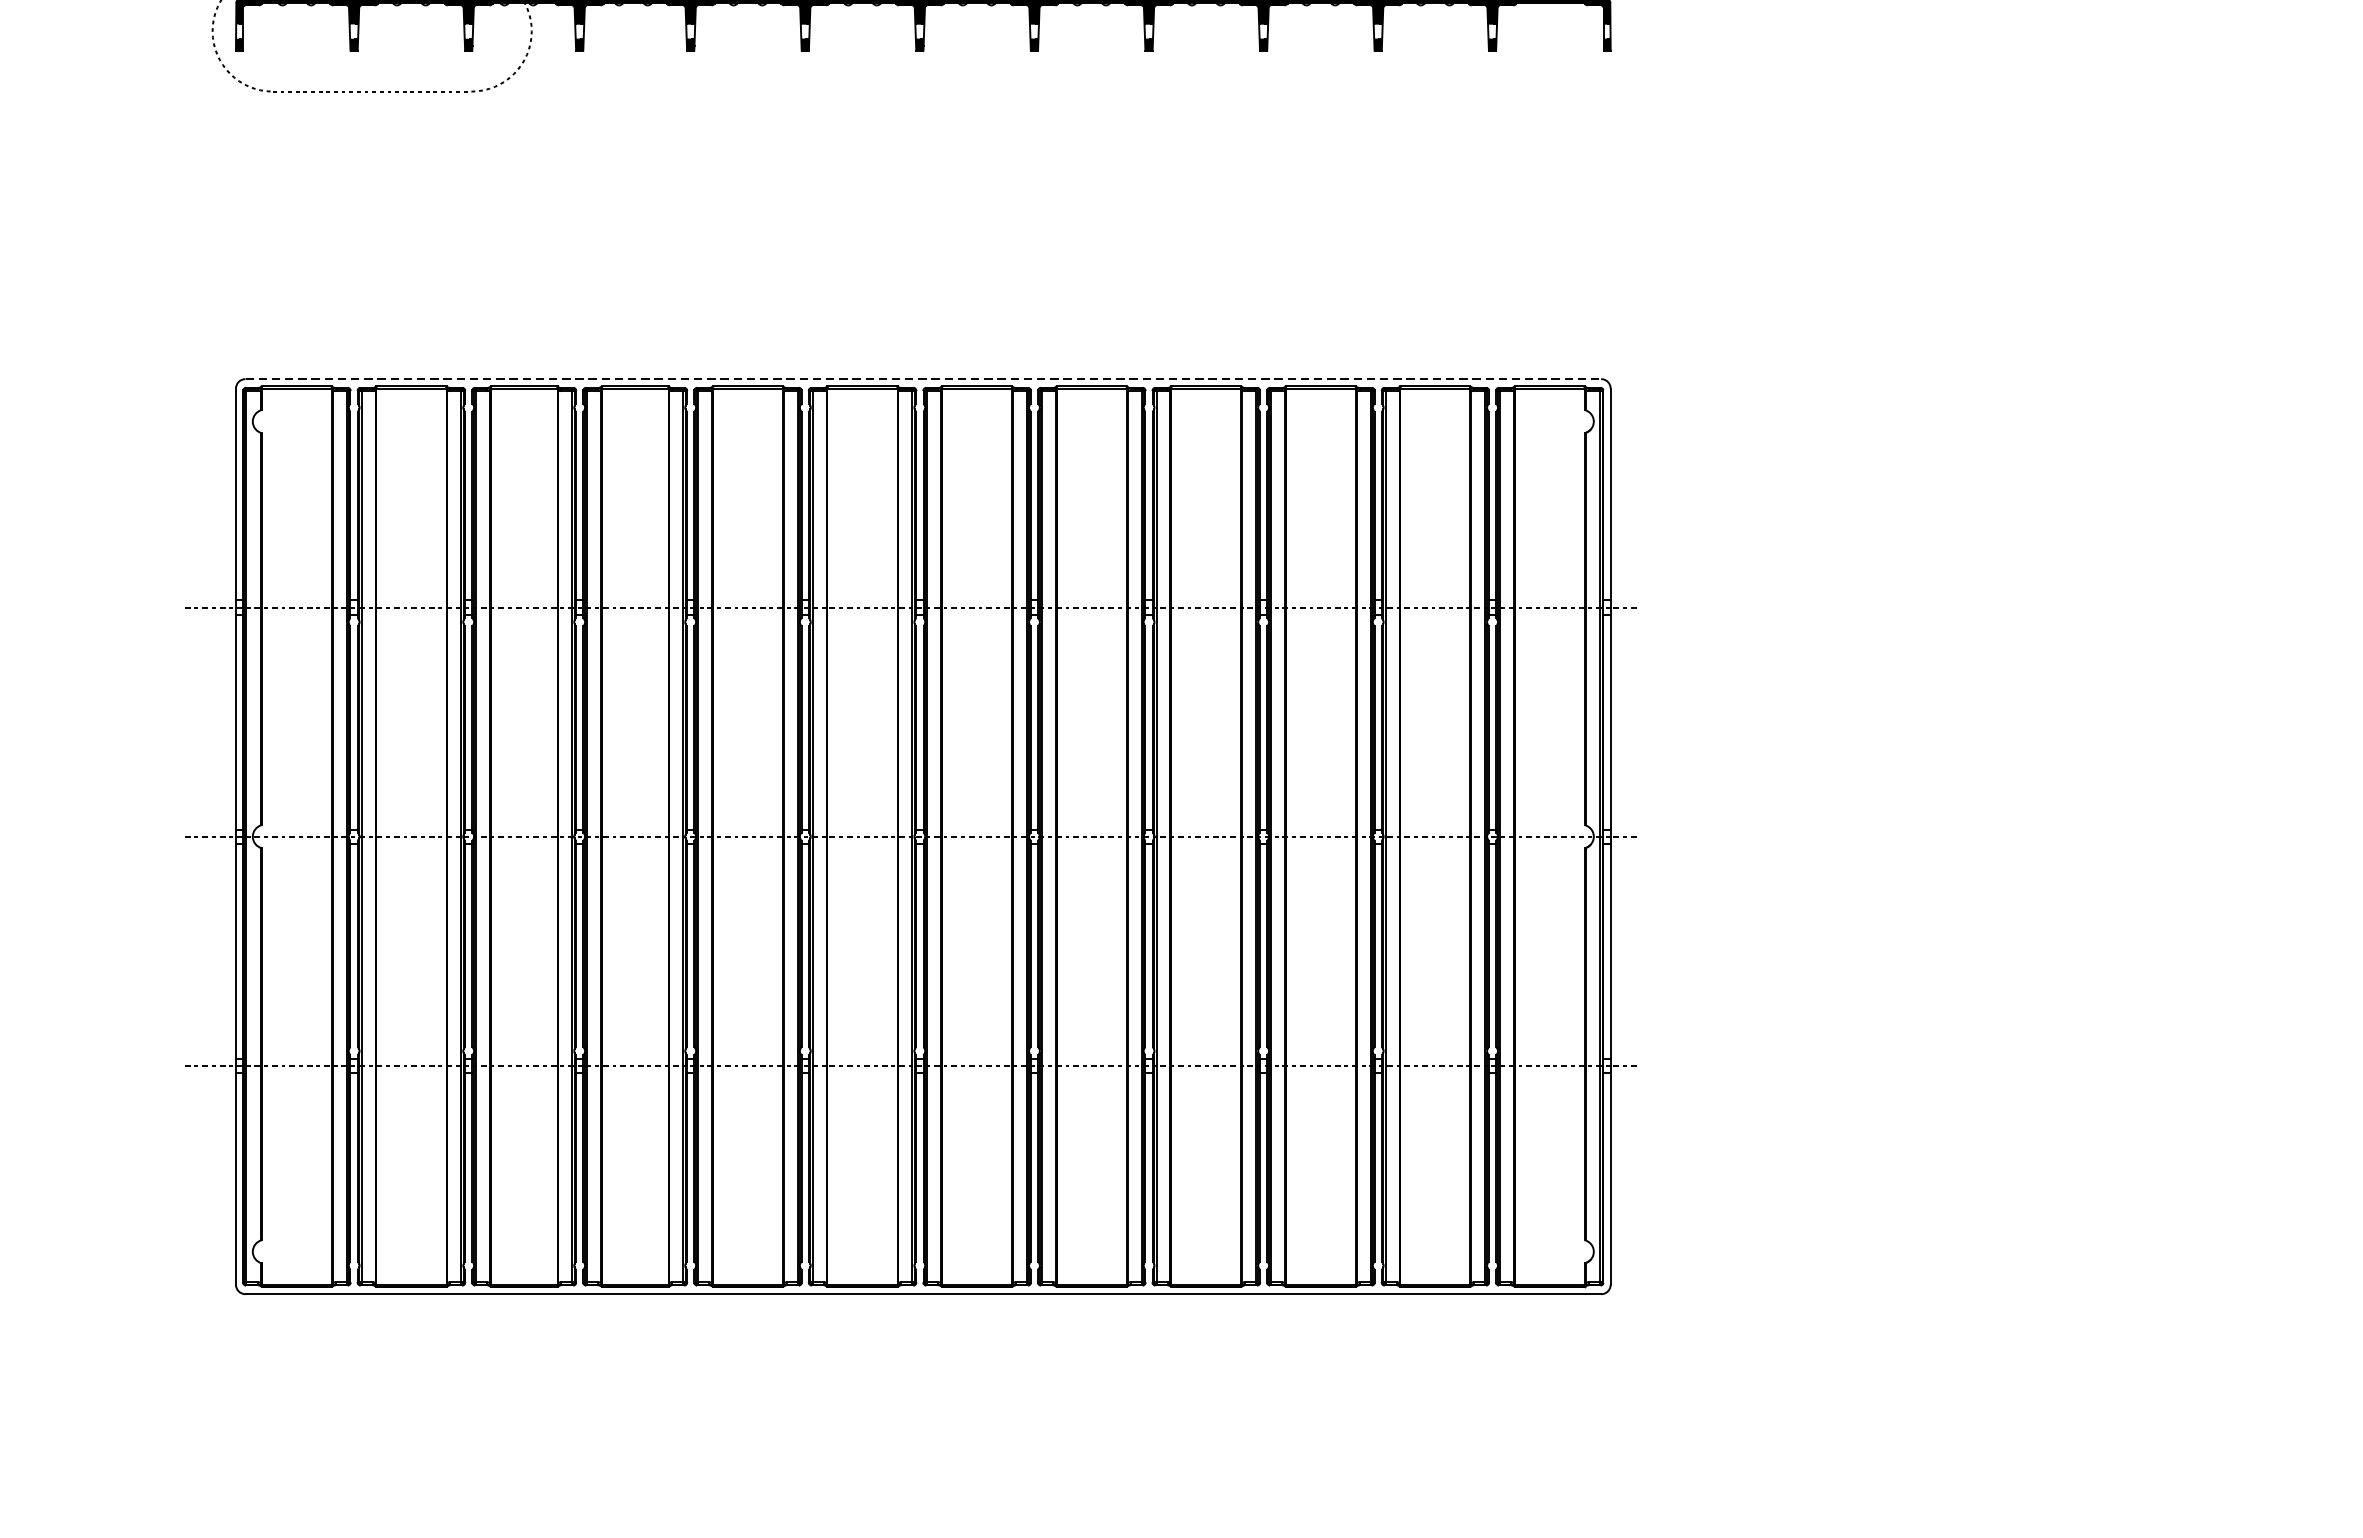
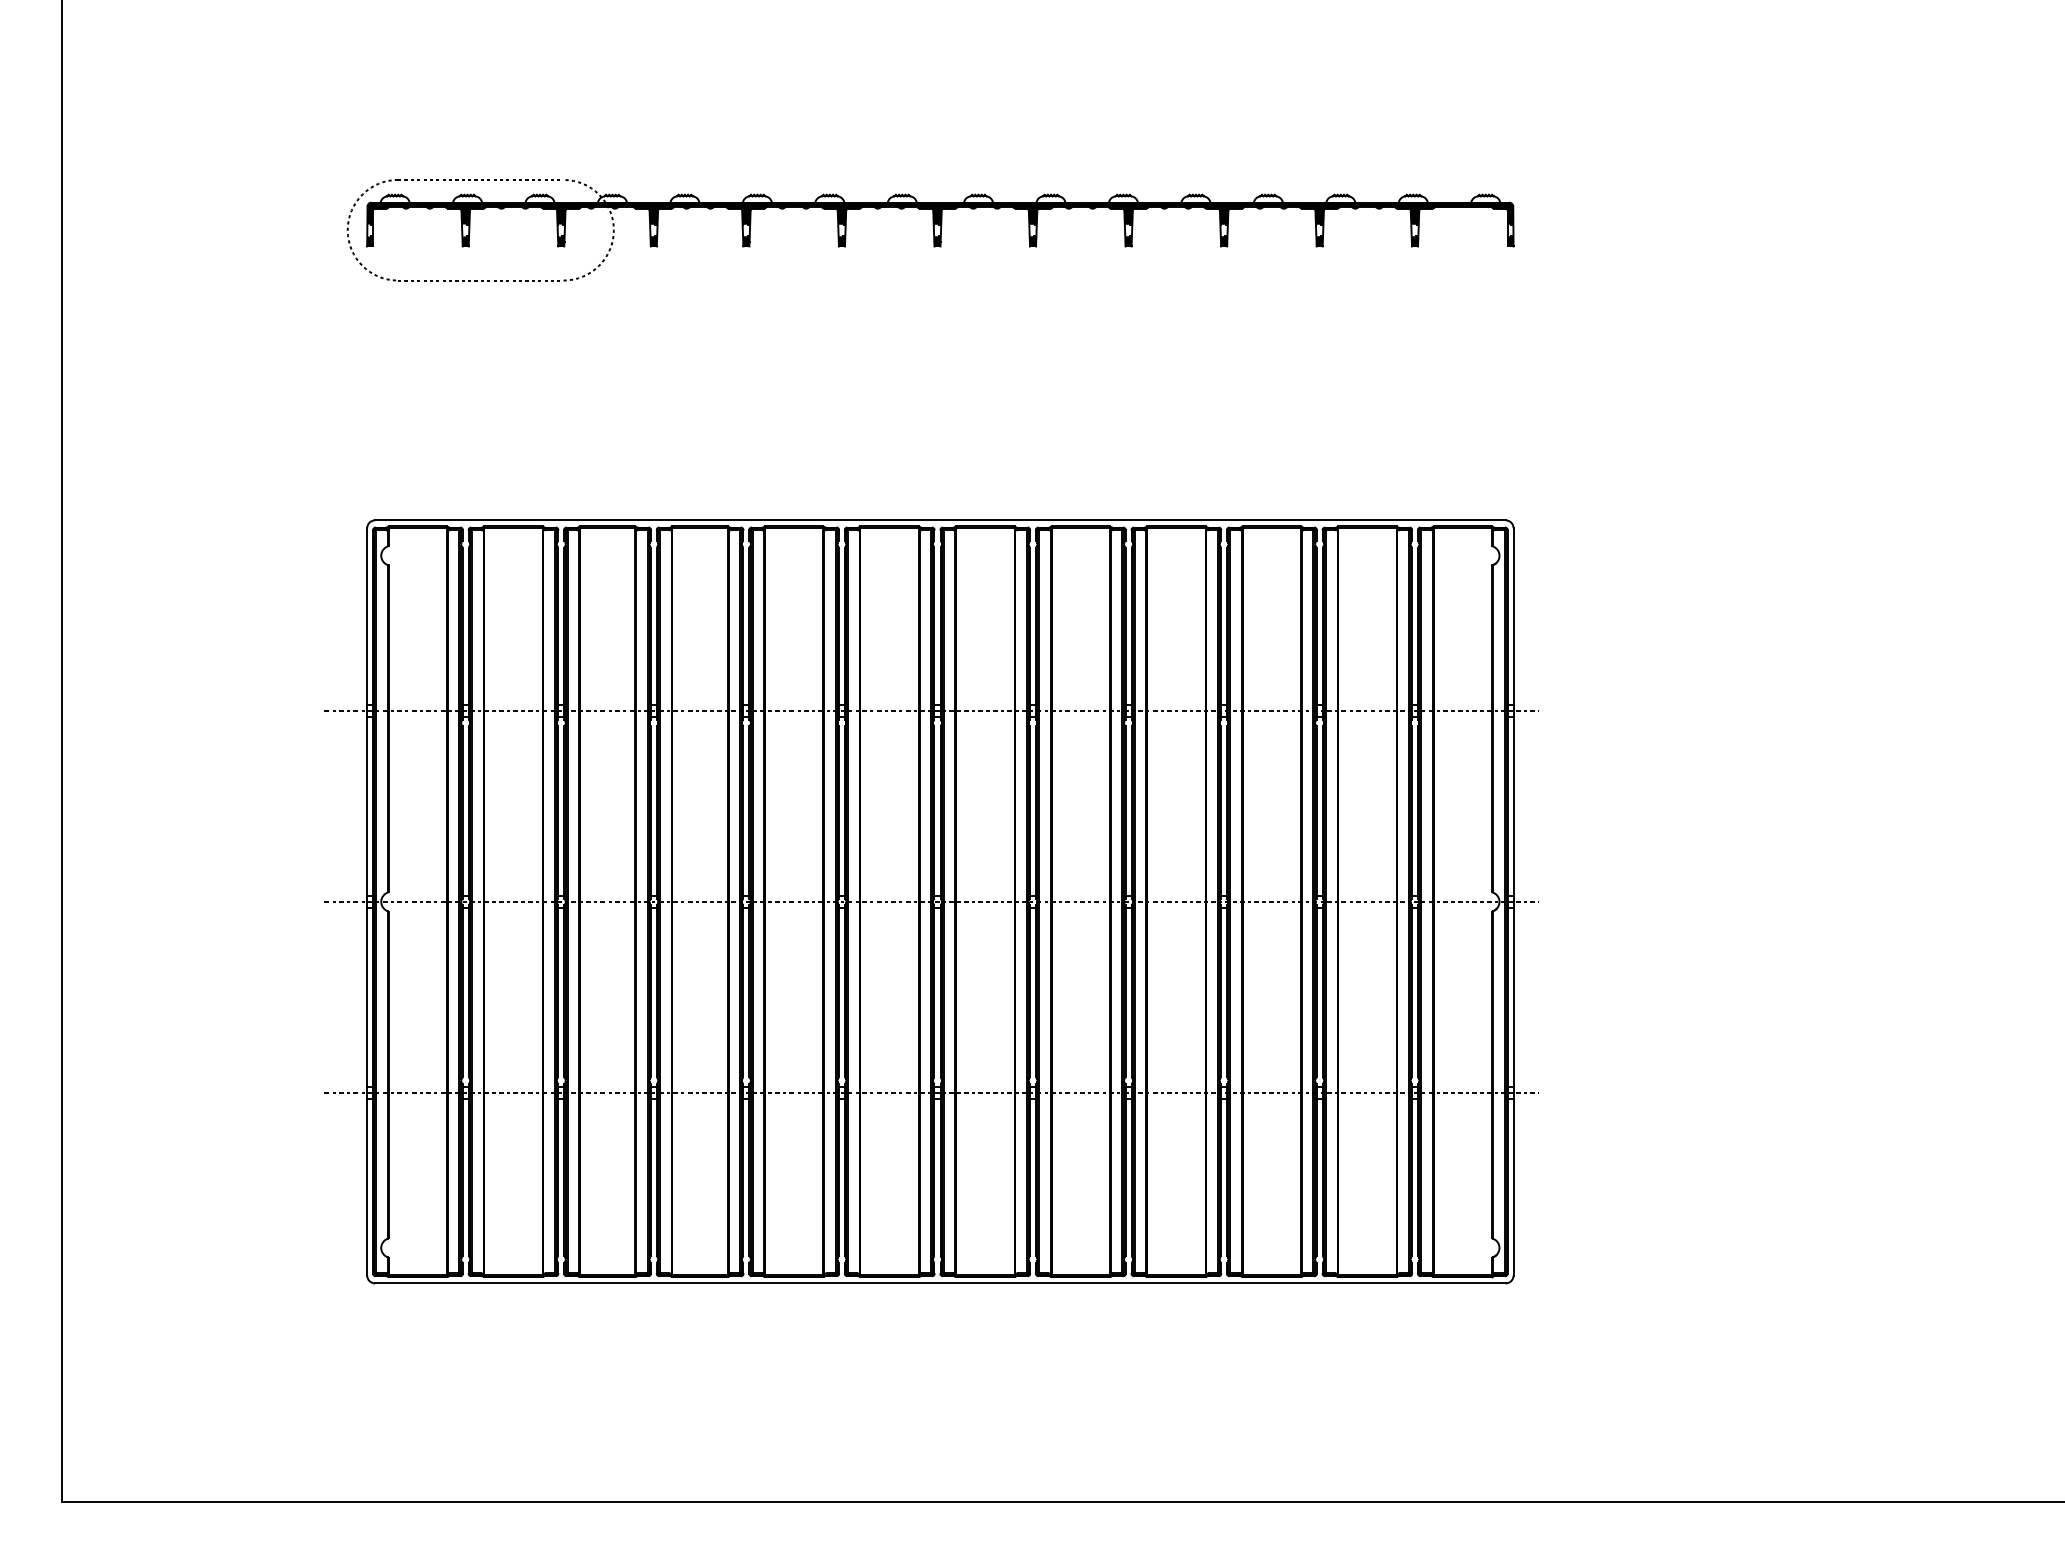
line: (923, 379) -> (940, 520), dashed -> solid

